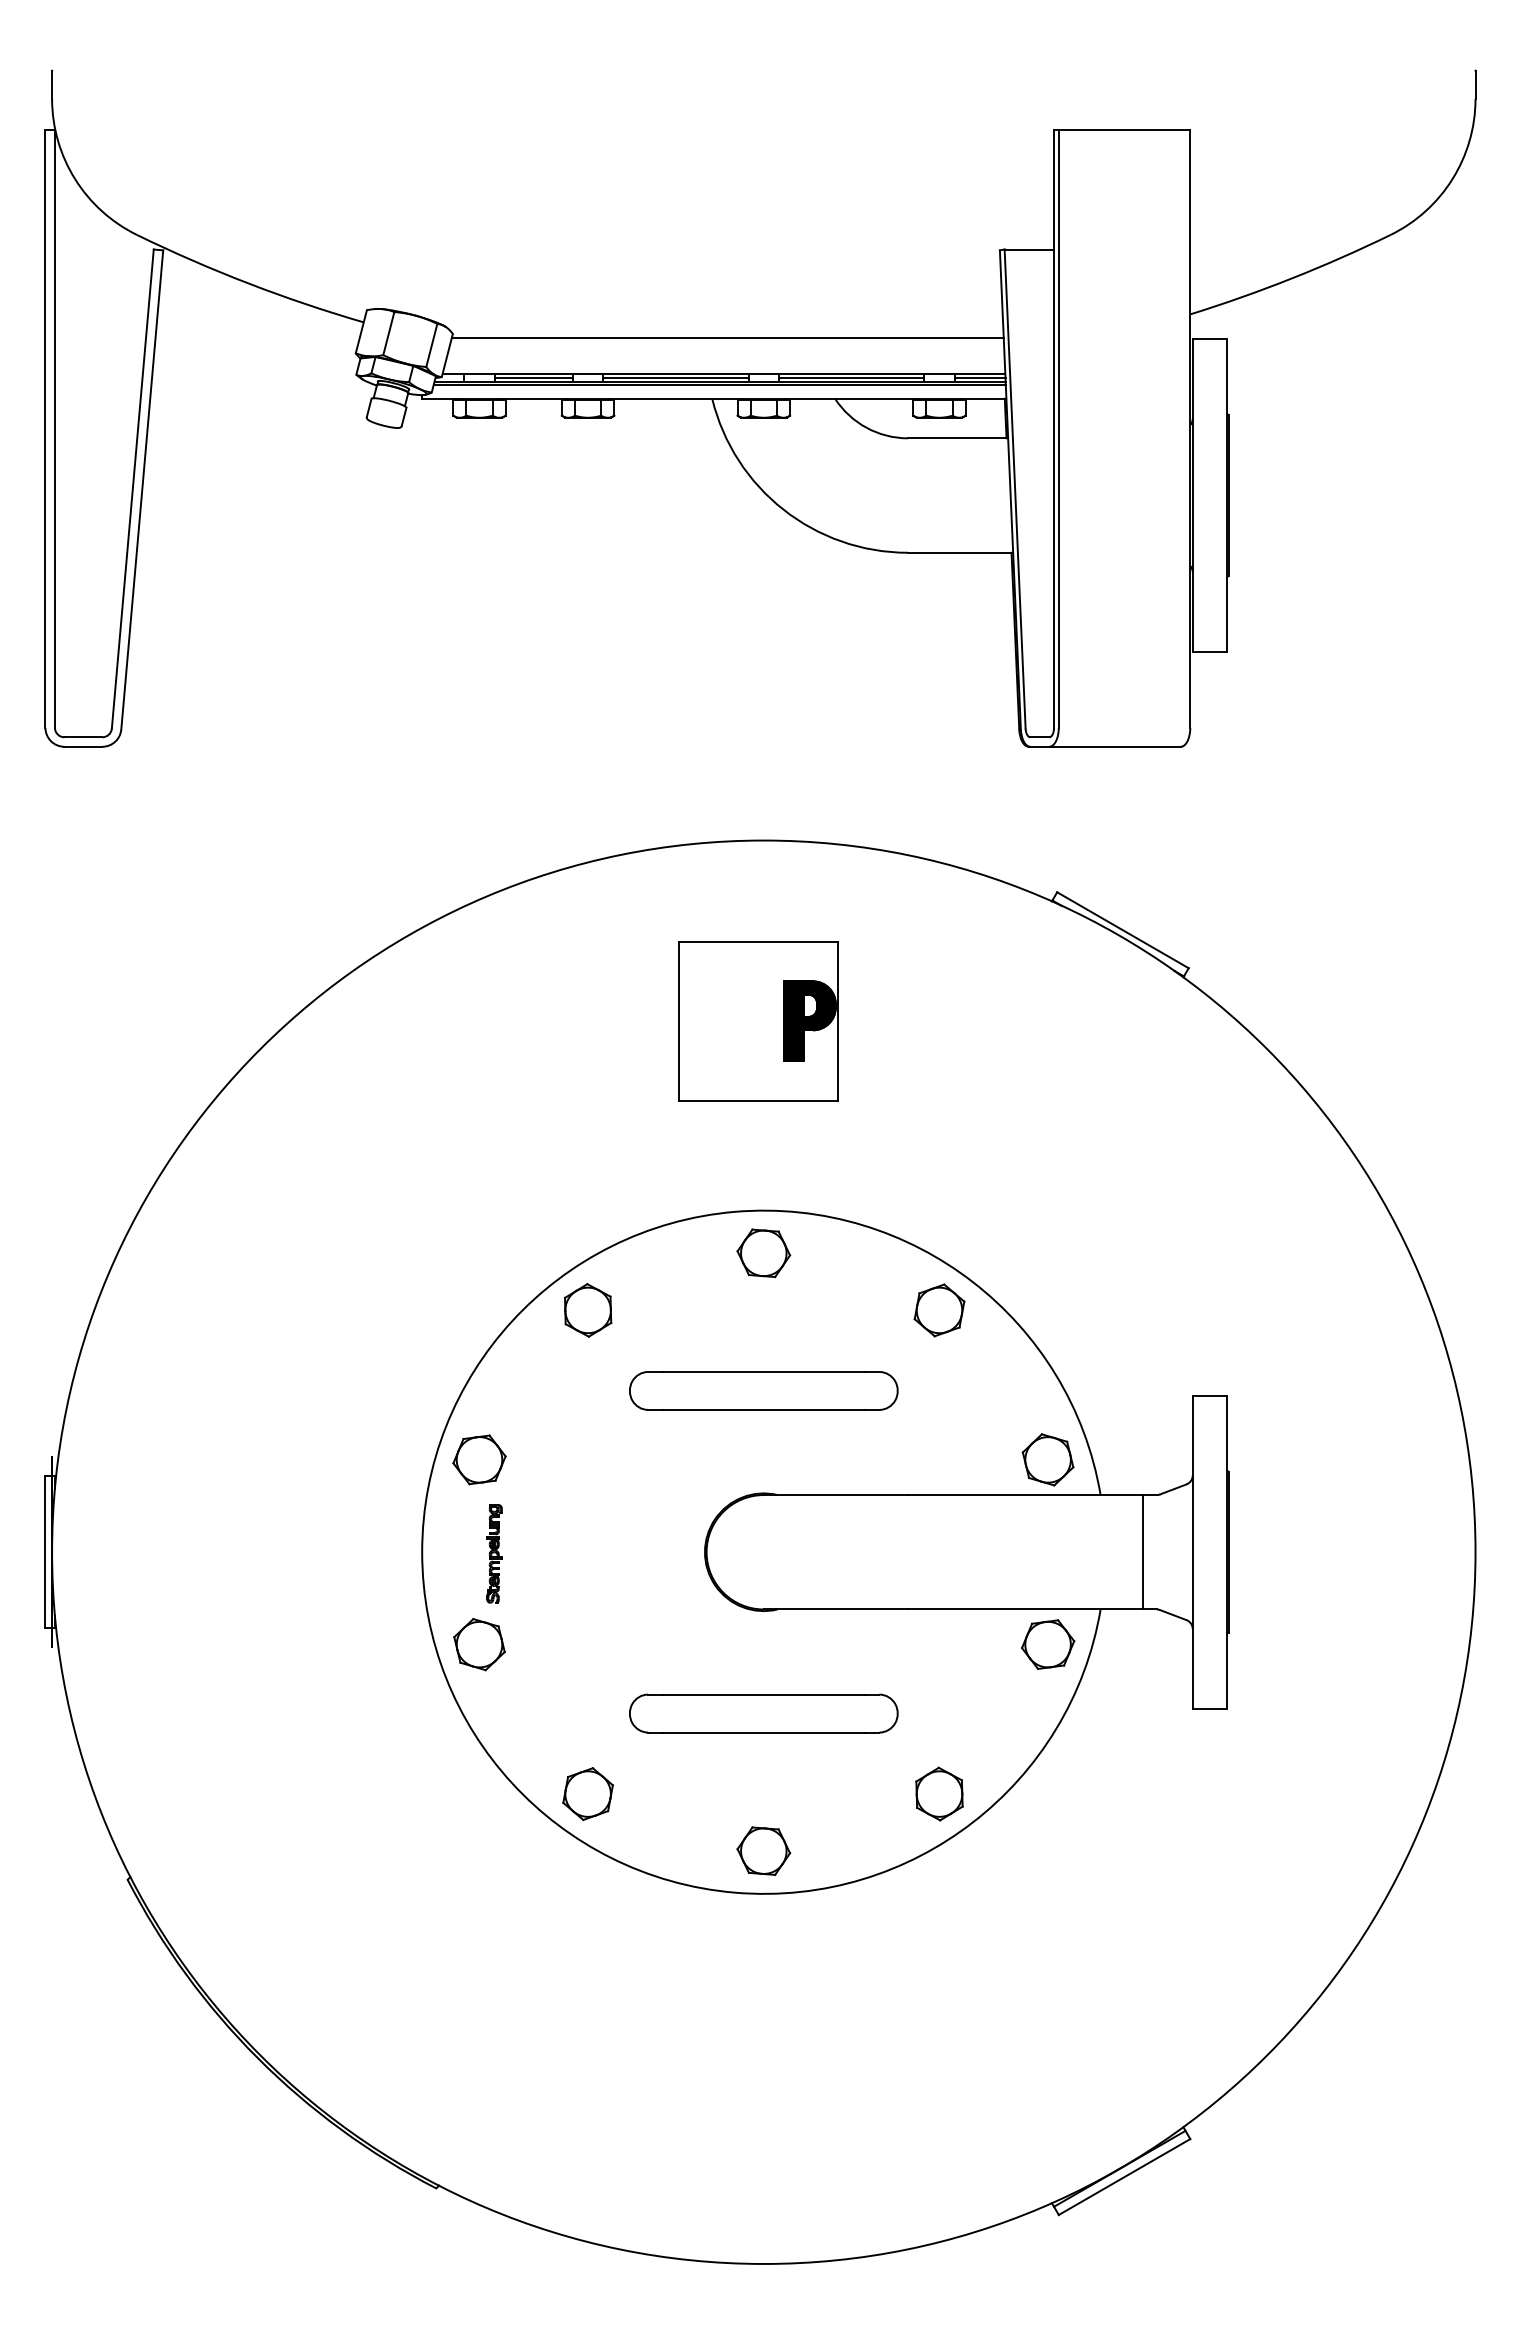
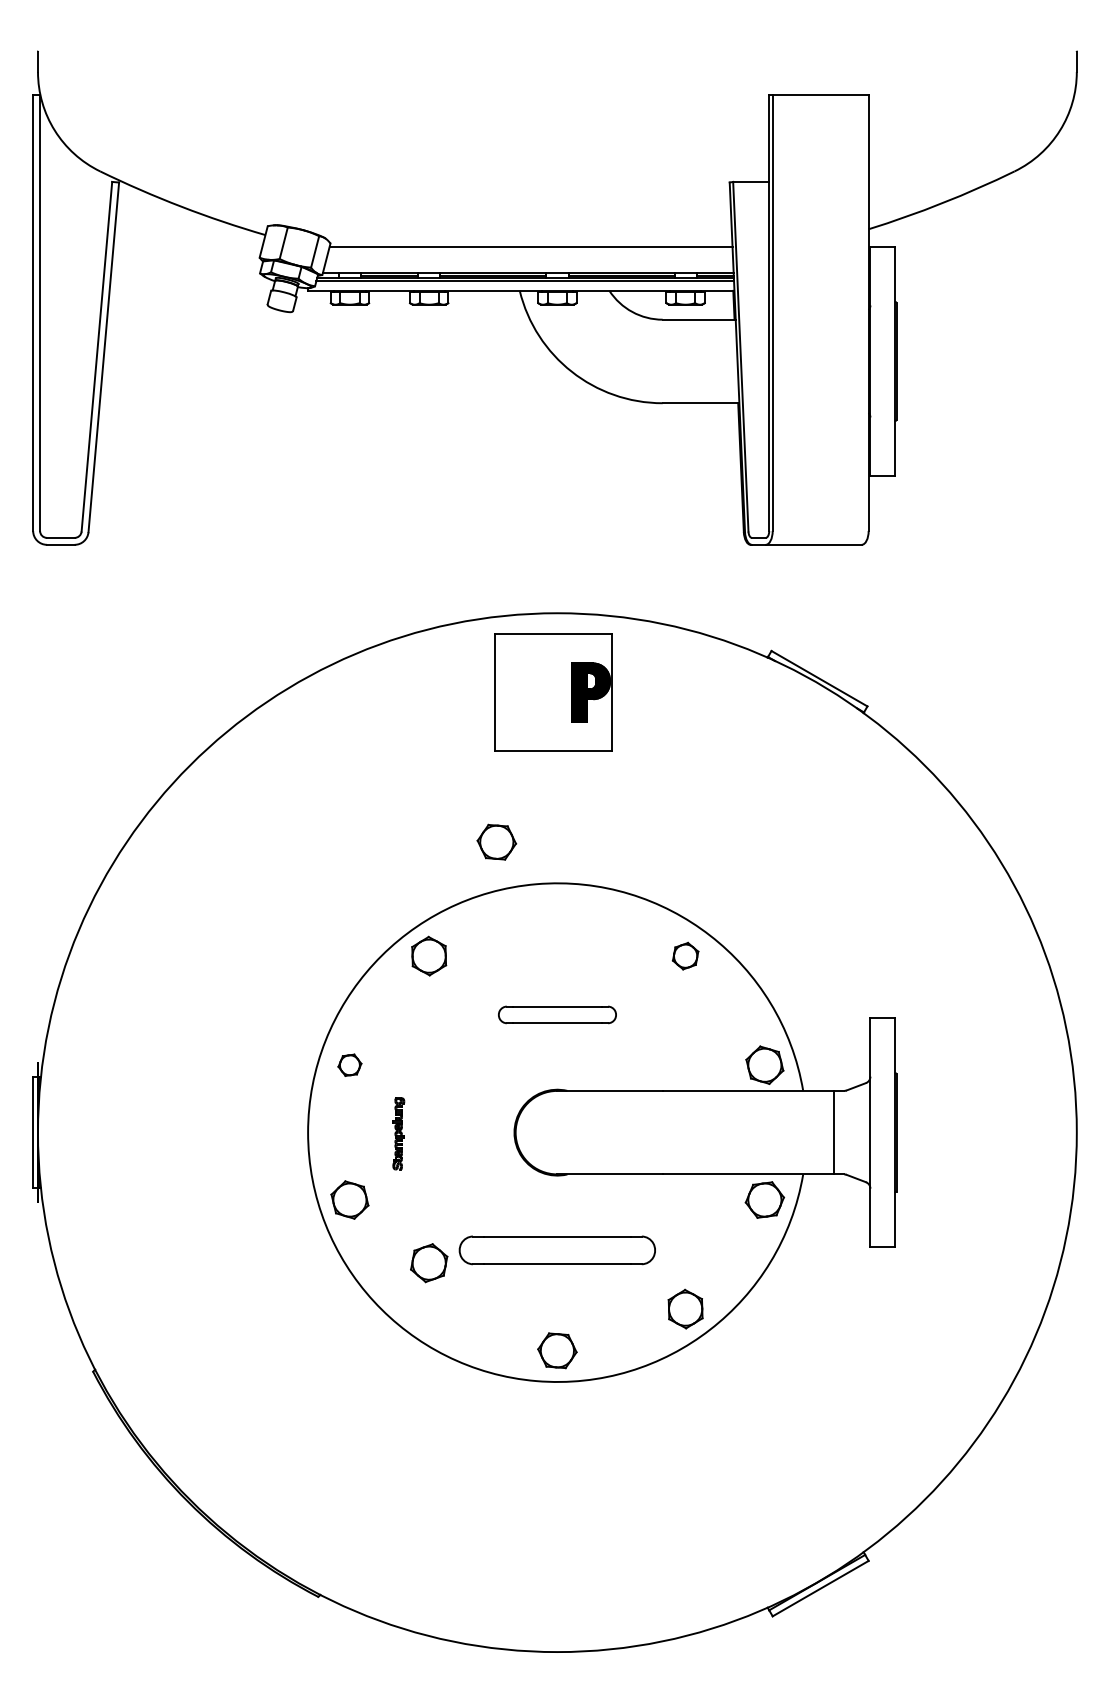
part: (758, 1021) -> (553, 692), moved
part: (763, 1253) -> (496, 842), moved
part: (939, 1310) -> (685, 956), size x0.7
part: (763, 1390) -> (557, 1014), size x0.6
part: (479, 1459) -> (349, 1064), size x0.6
part: (494, 1553) -> (398, 1133), moved
part: (587, 1794) -> (428, 1263), moved

